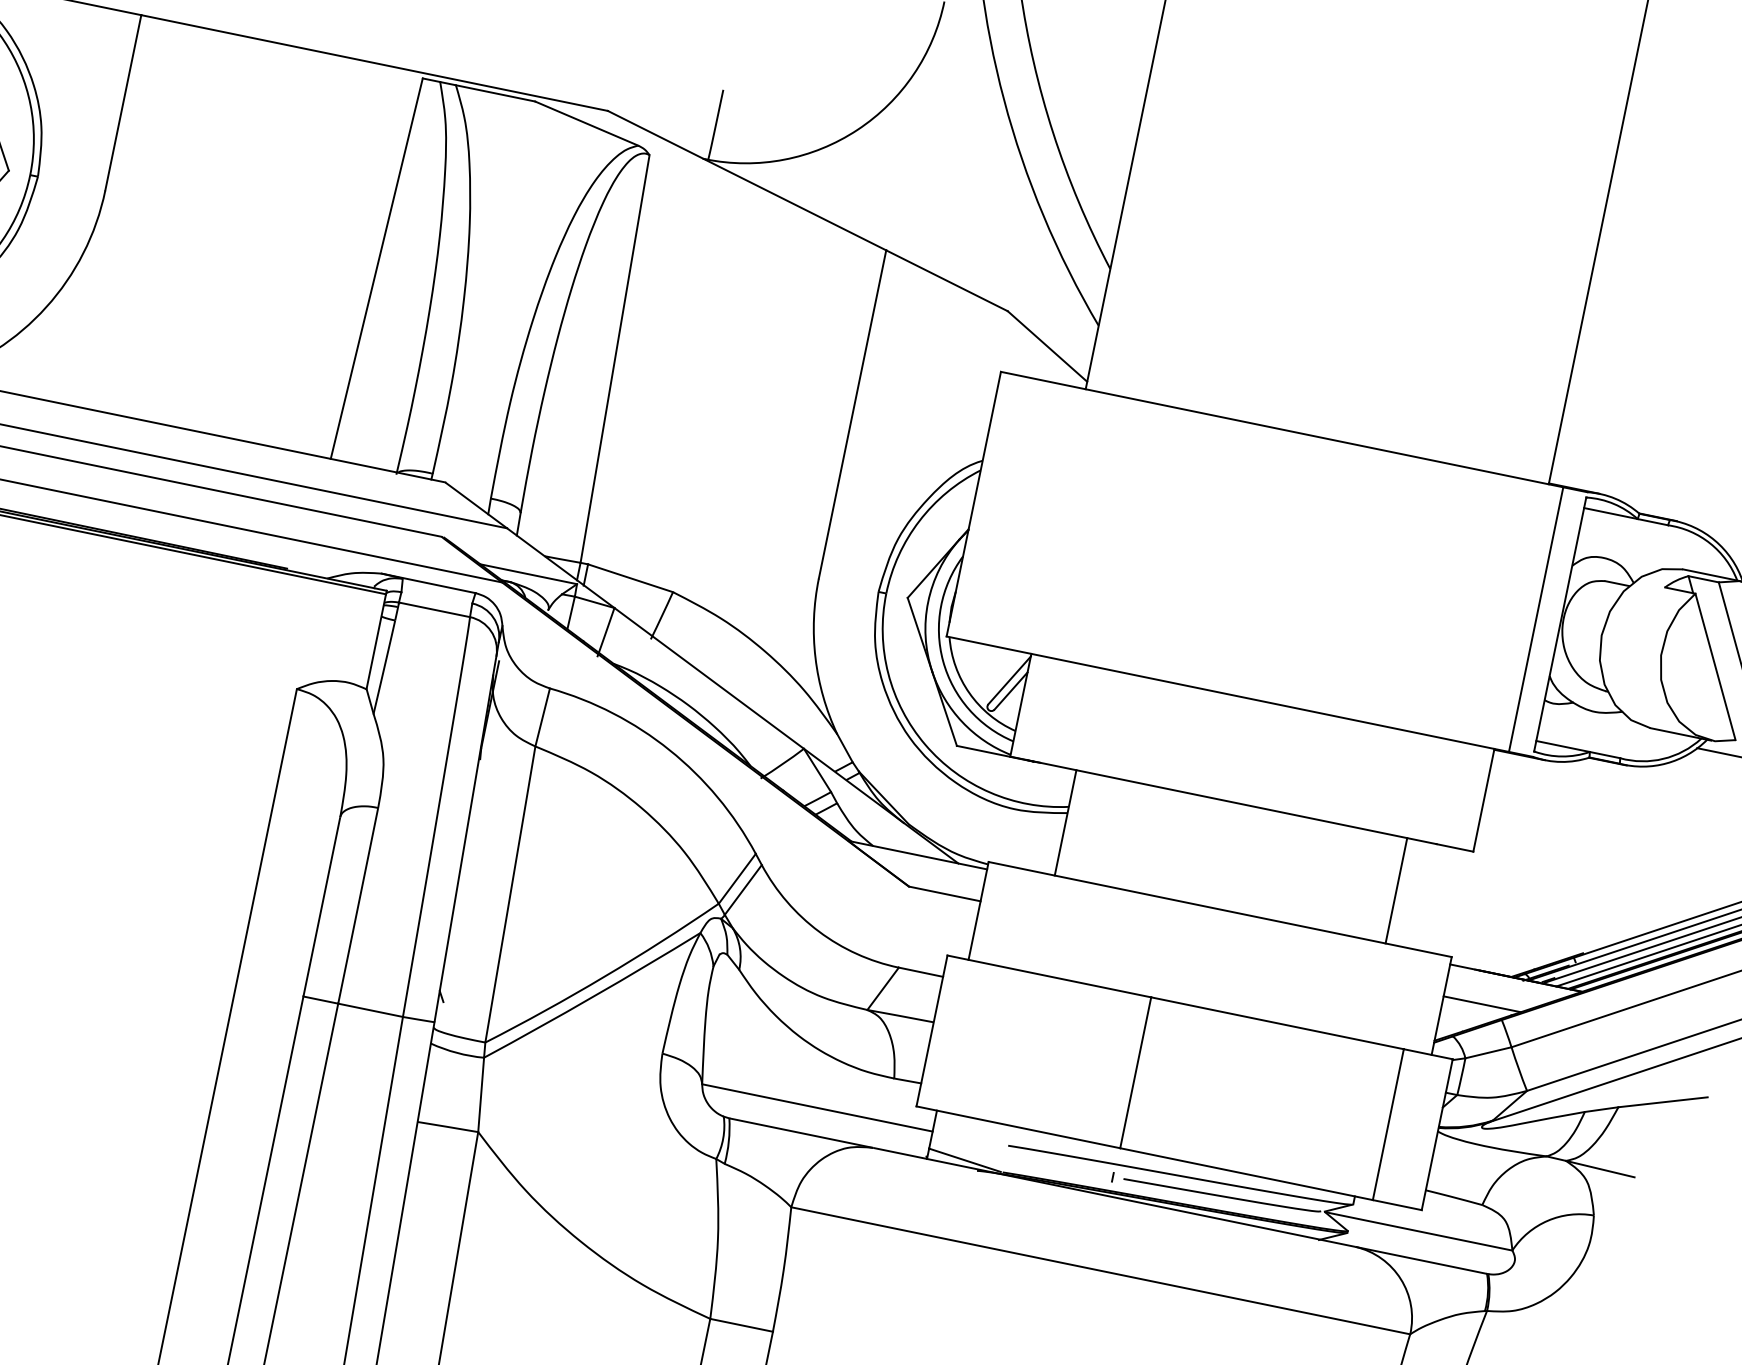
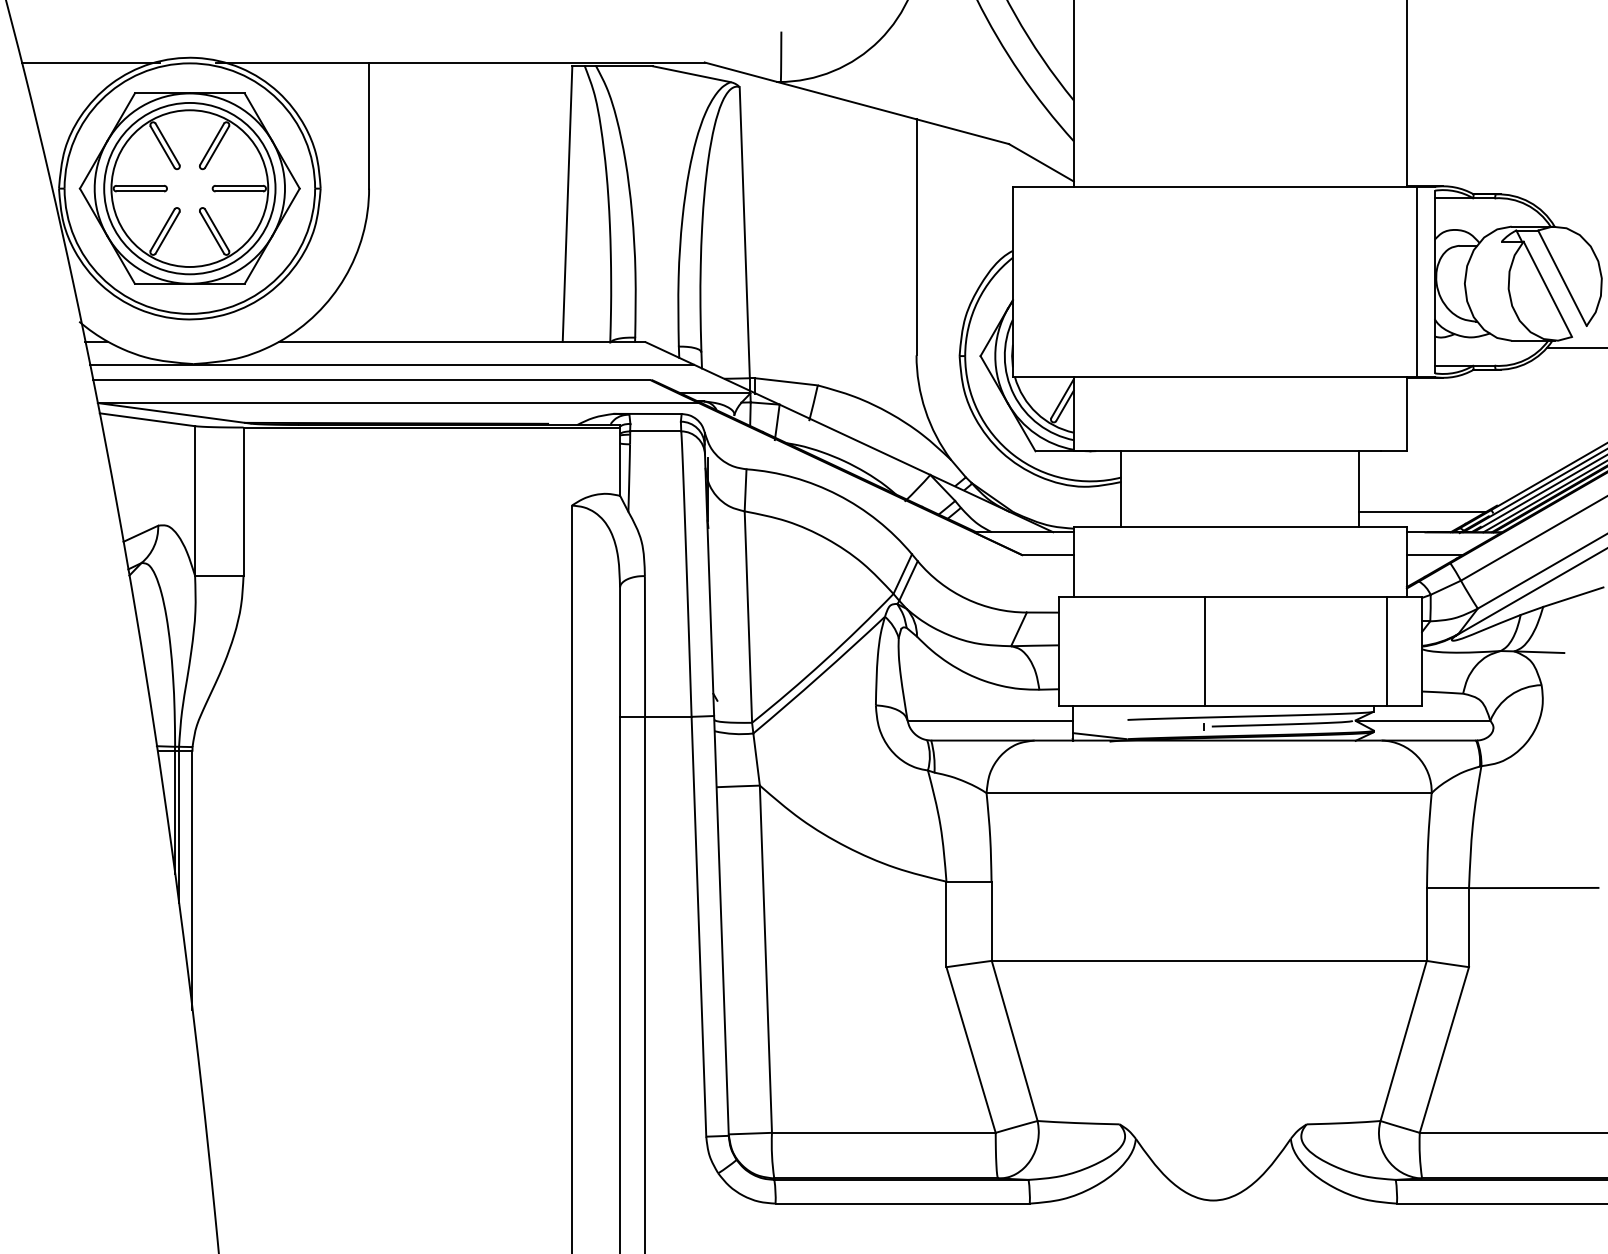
line: (1477, 941) -> (1422, 512), added

